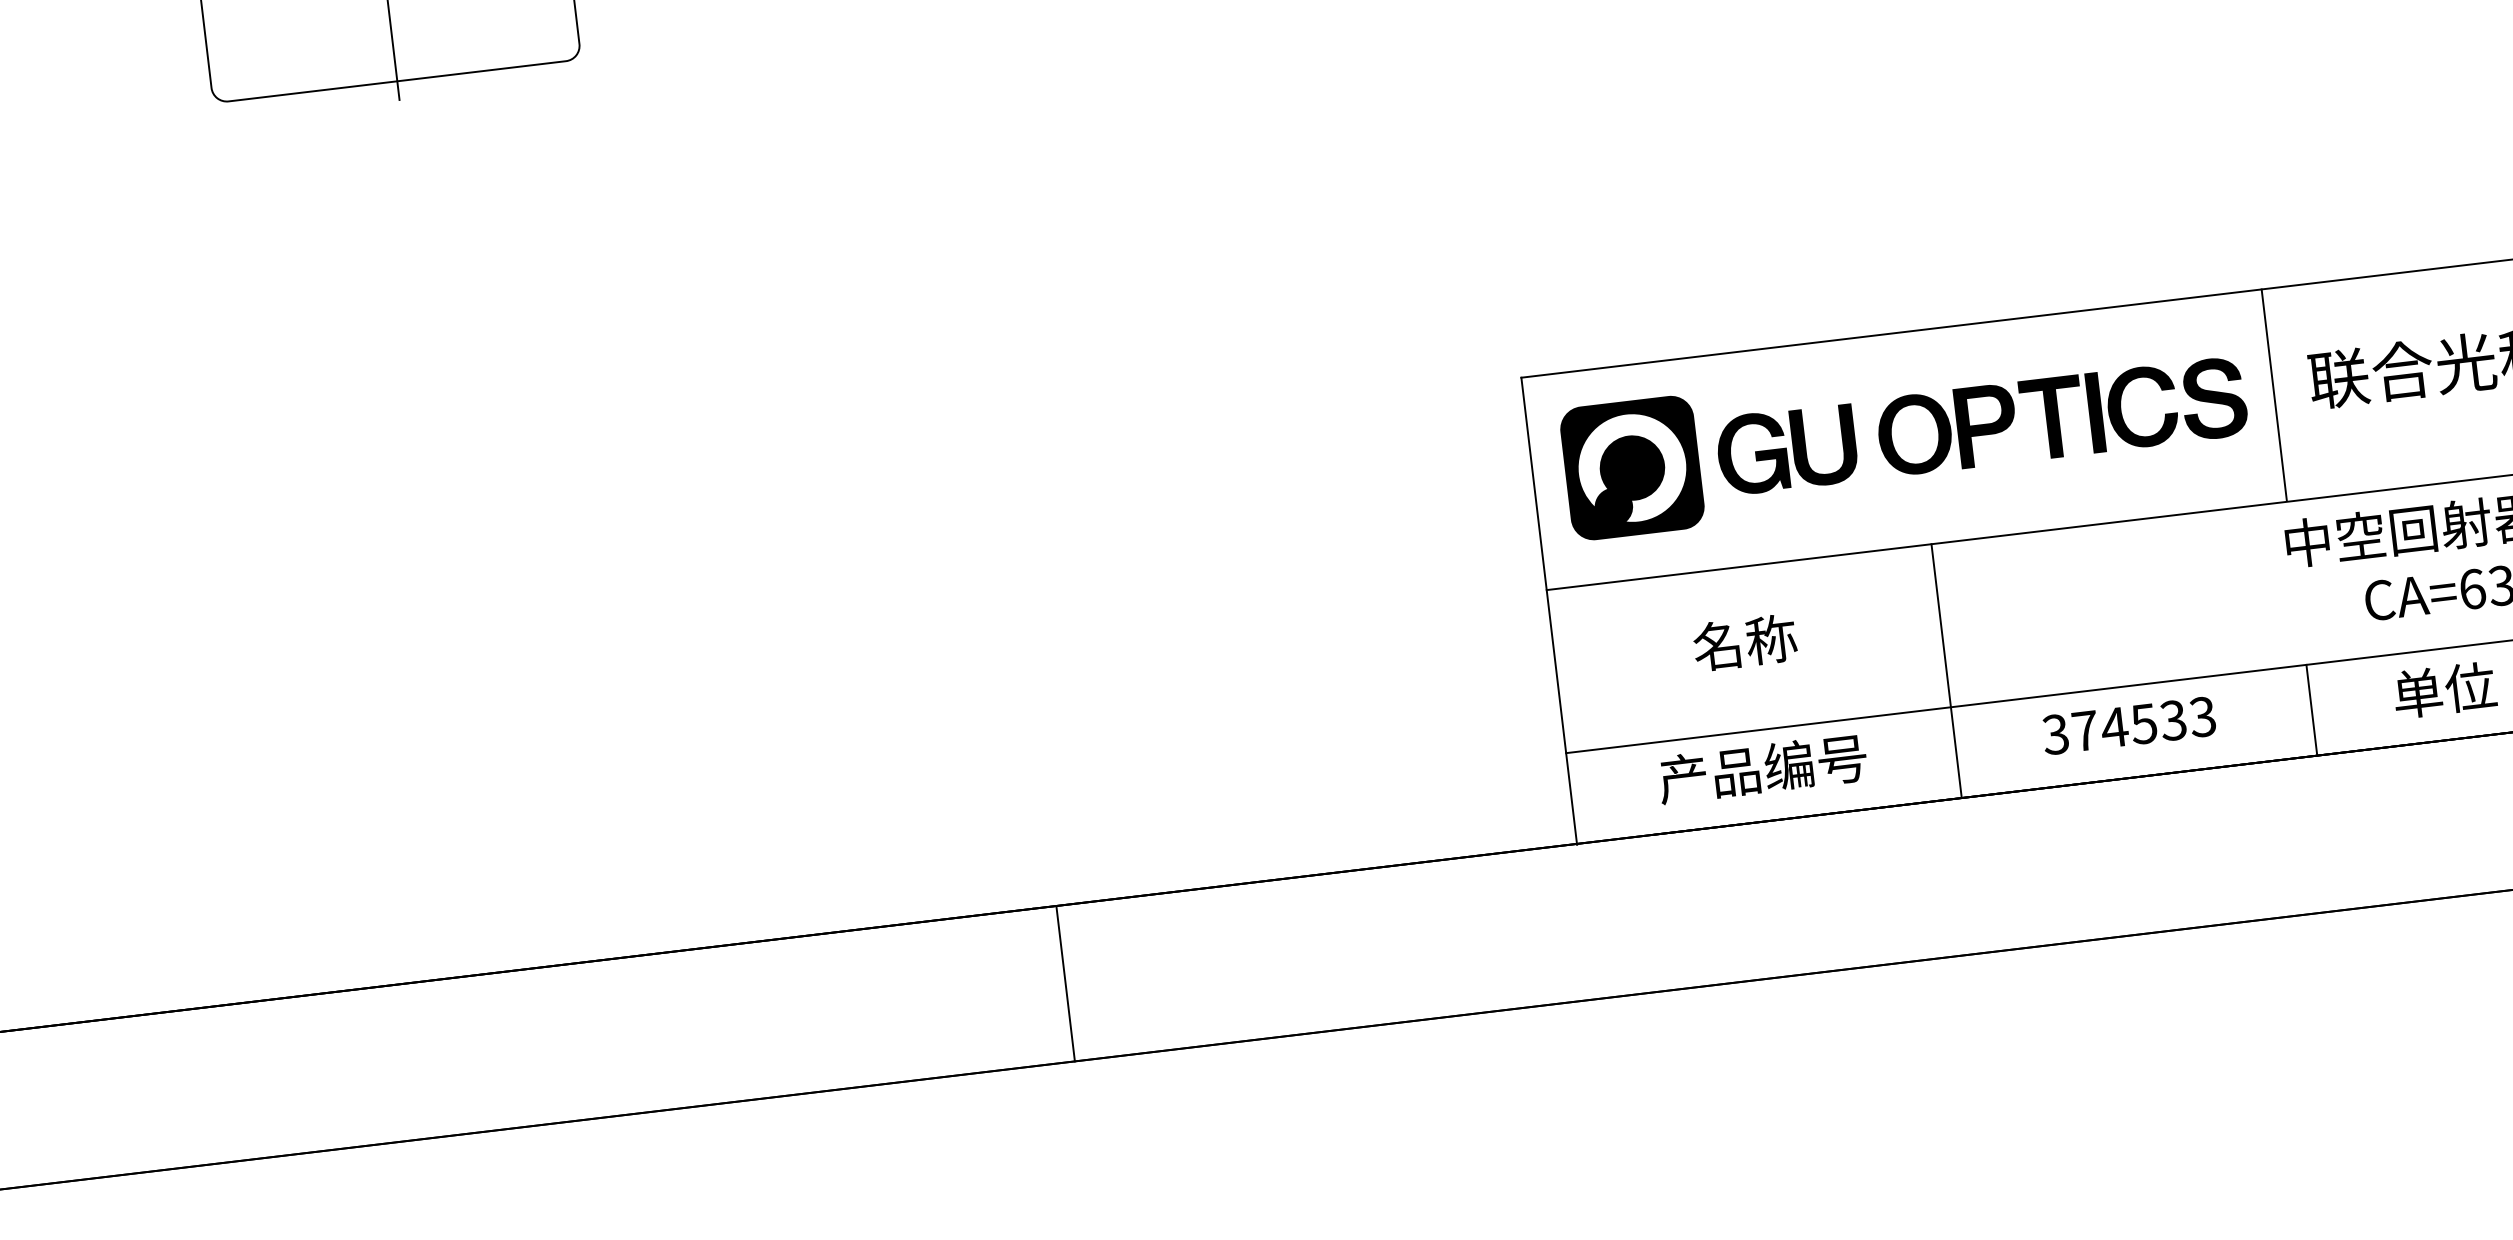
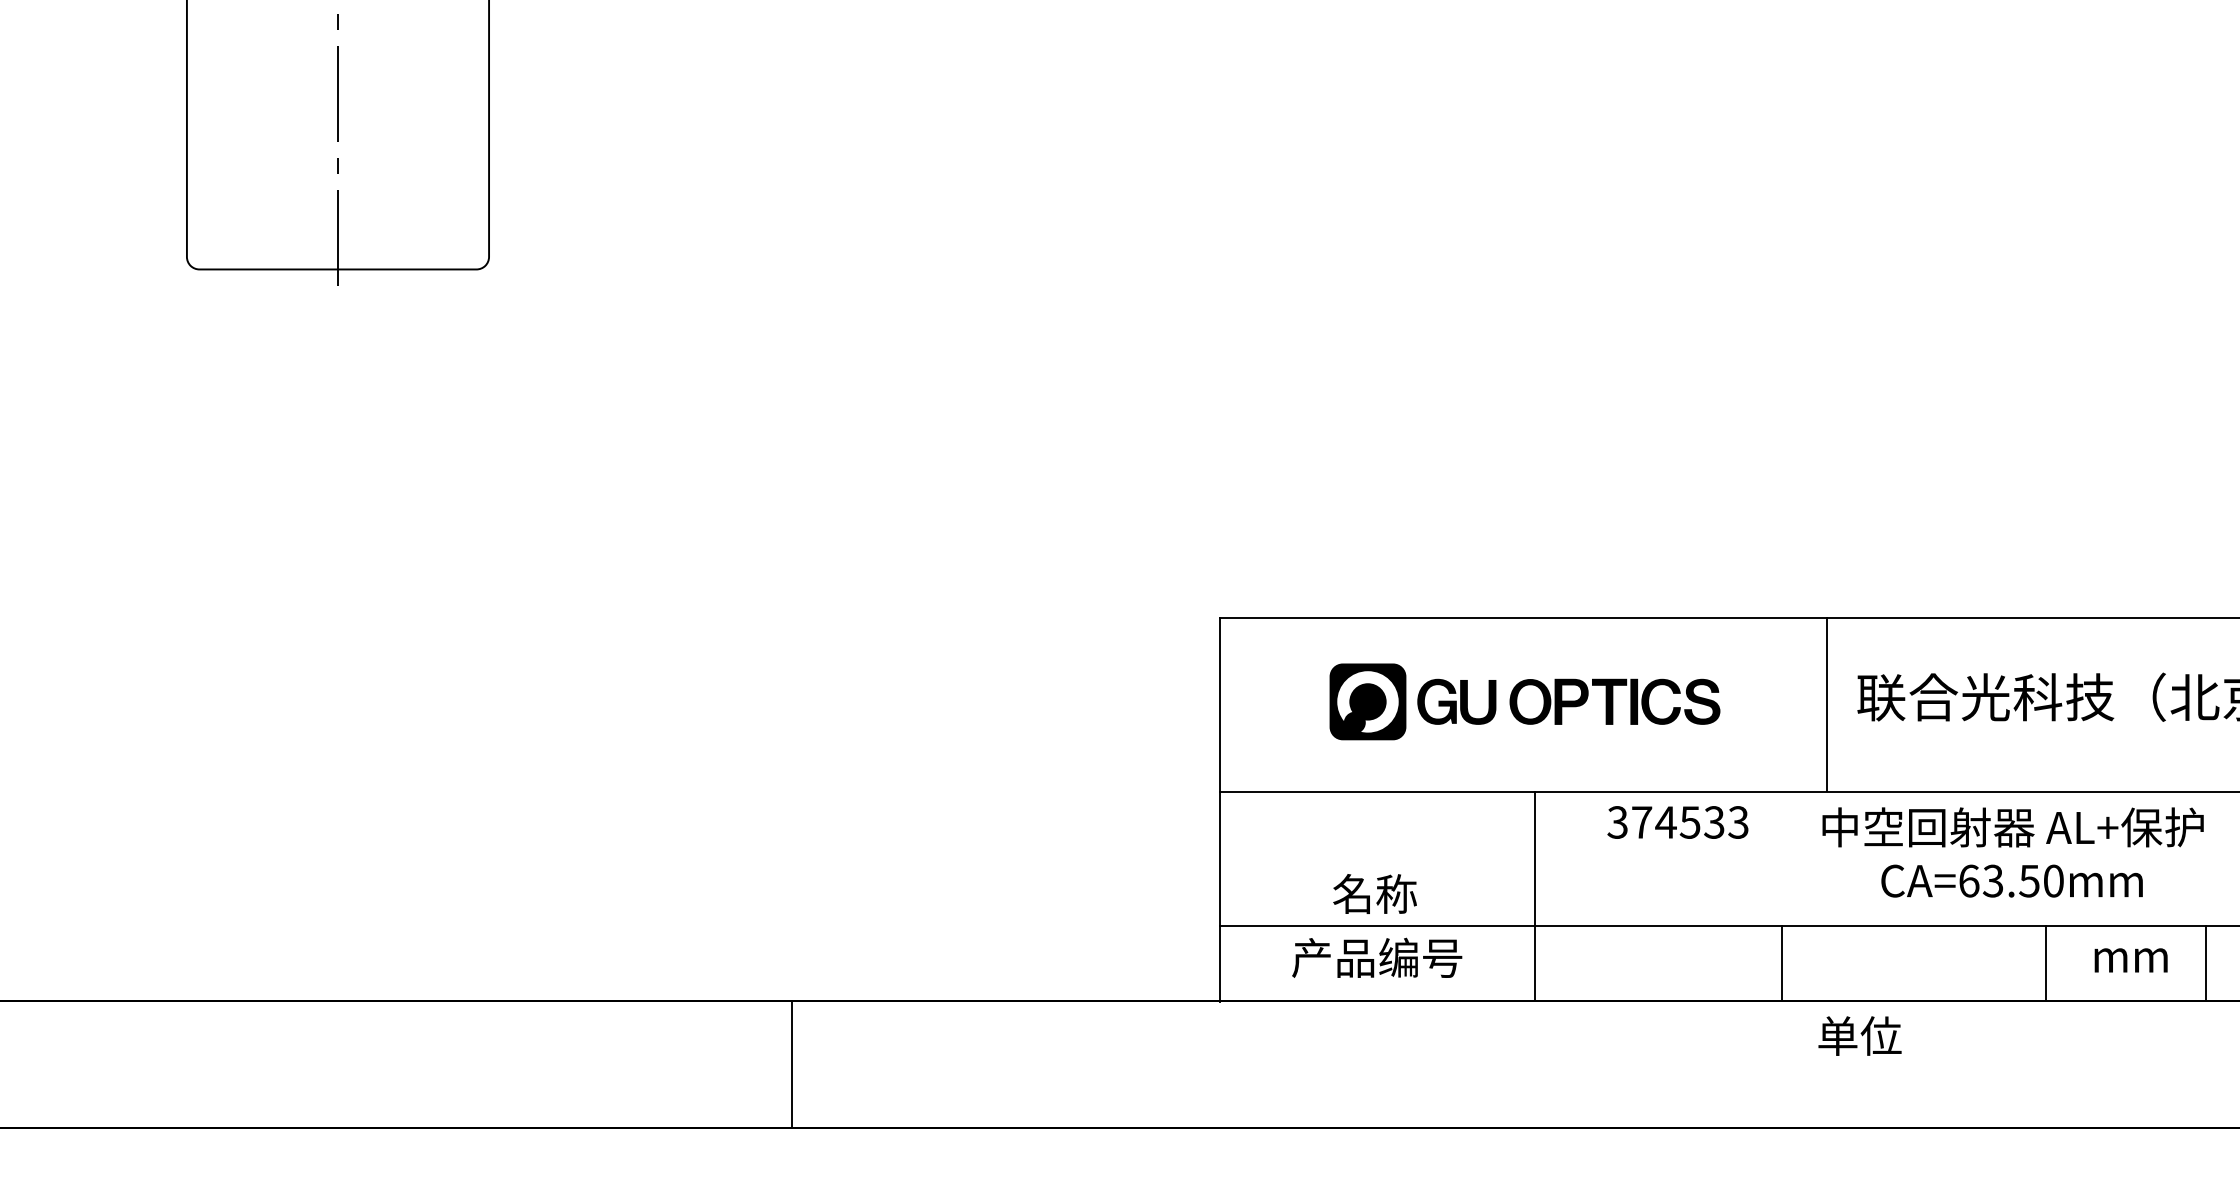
part: (1904, 435) -> (1524, 701), size x0.7
text: (1744, 642) -> (1374, 893), moved
text: (2444, 689) -> (1859, 1035), moved
line: (2311, 710) -> (1782, 963), moved
text: (2128, 725) -> (1677, 822), moved

